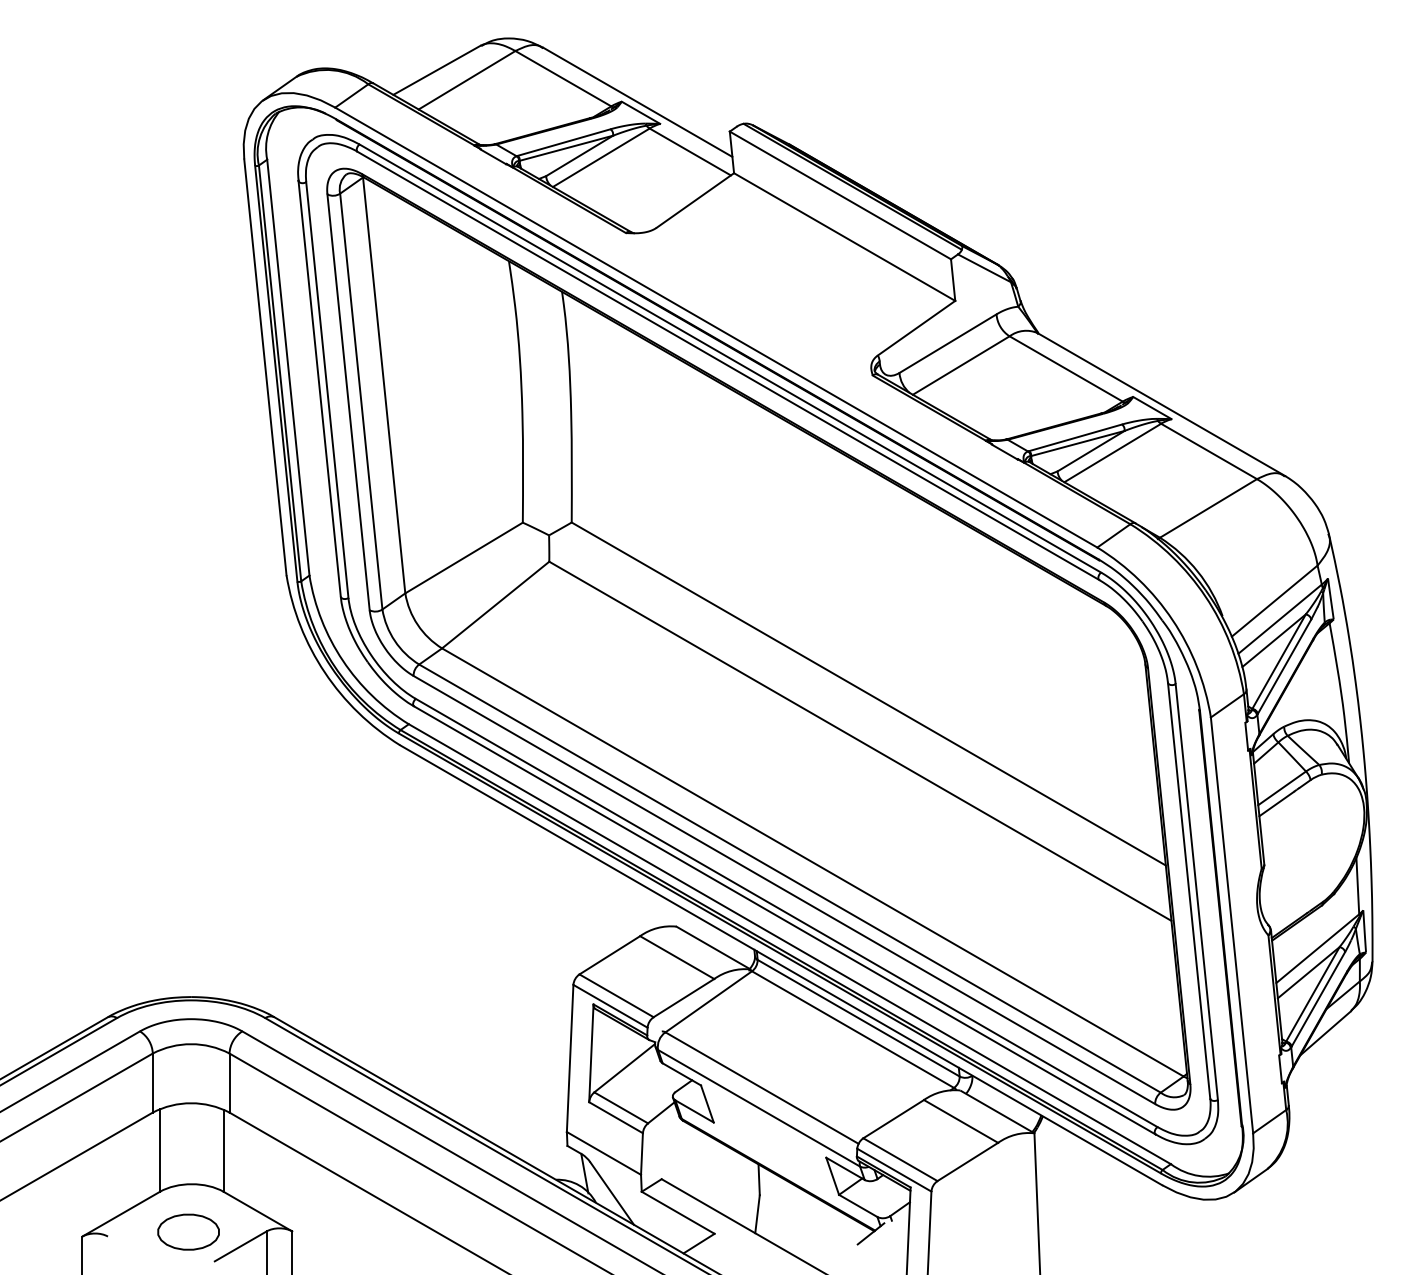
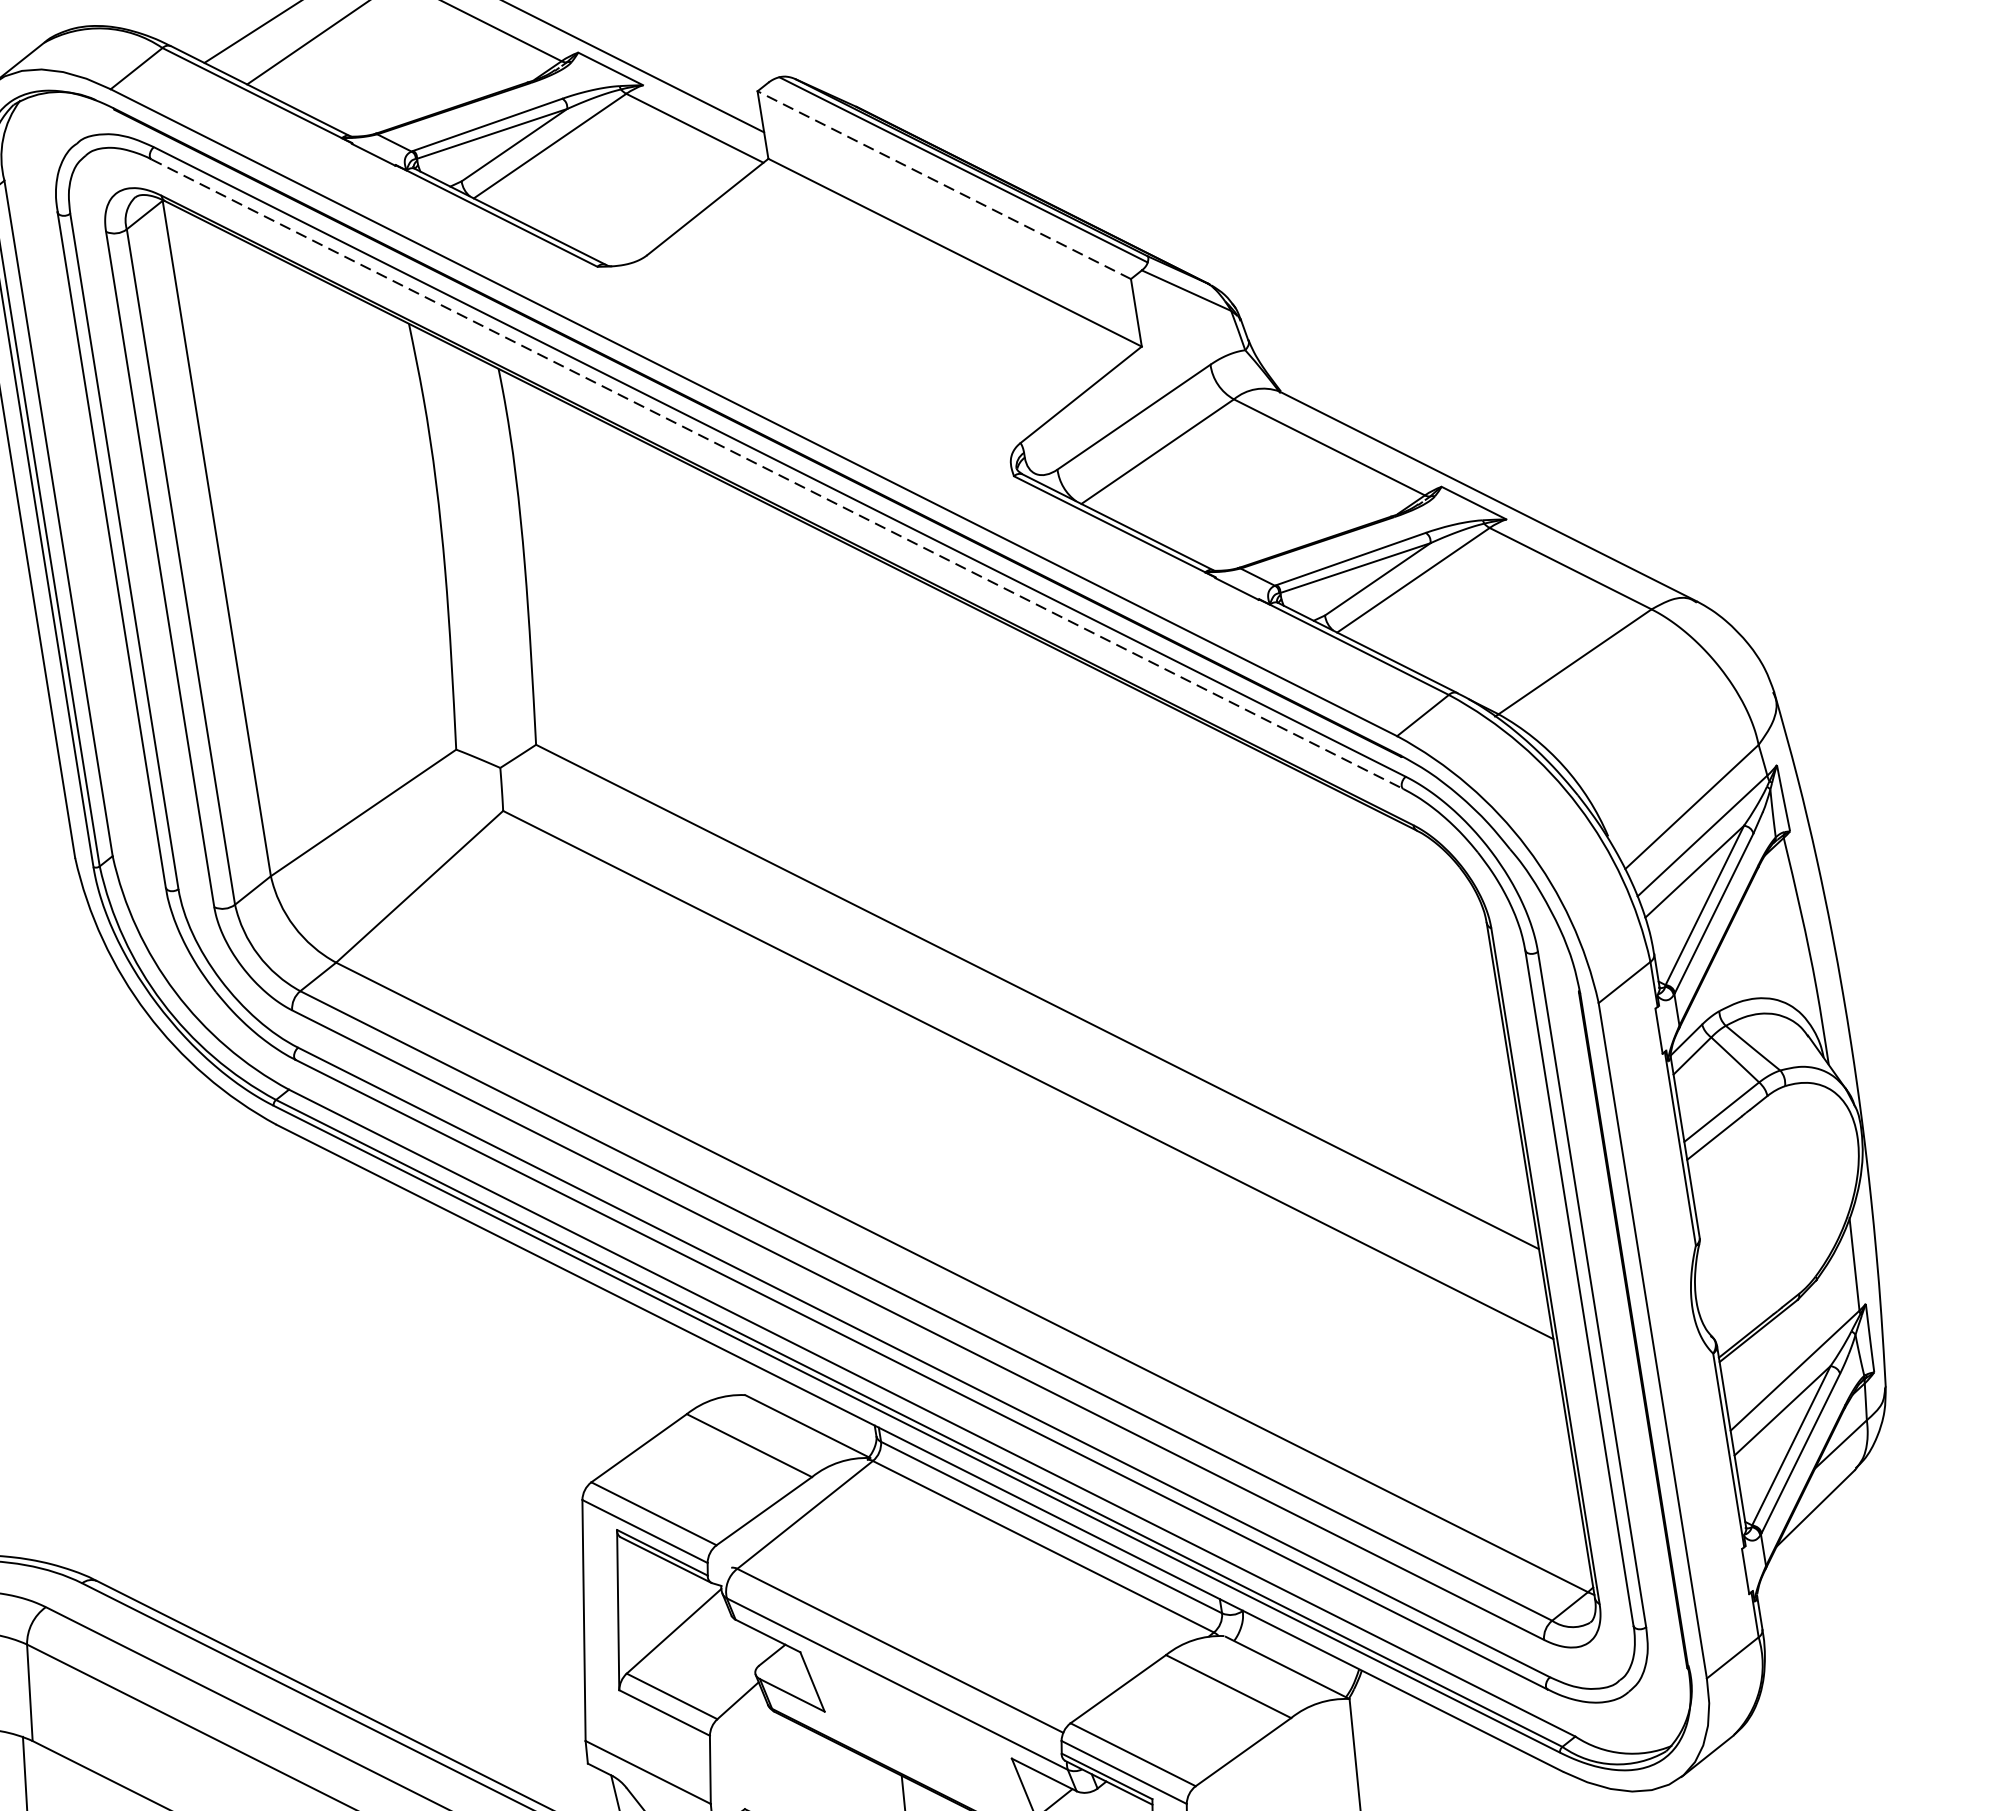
line: (840, 195) -> (944, 185), solid -> dashed
line: (728, 366) -> (777, 475), solid -> dashed

